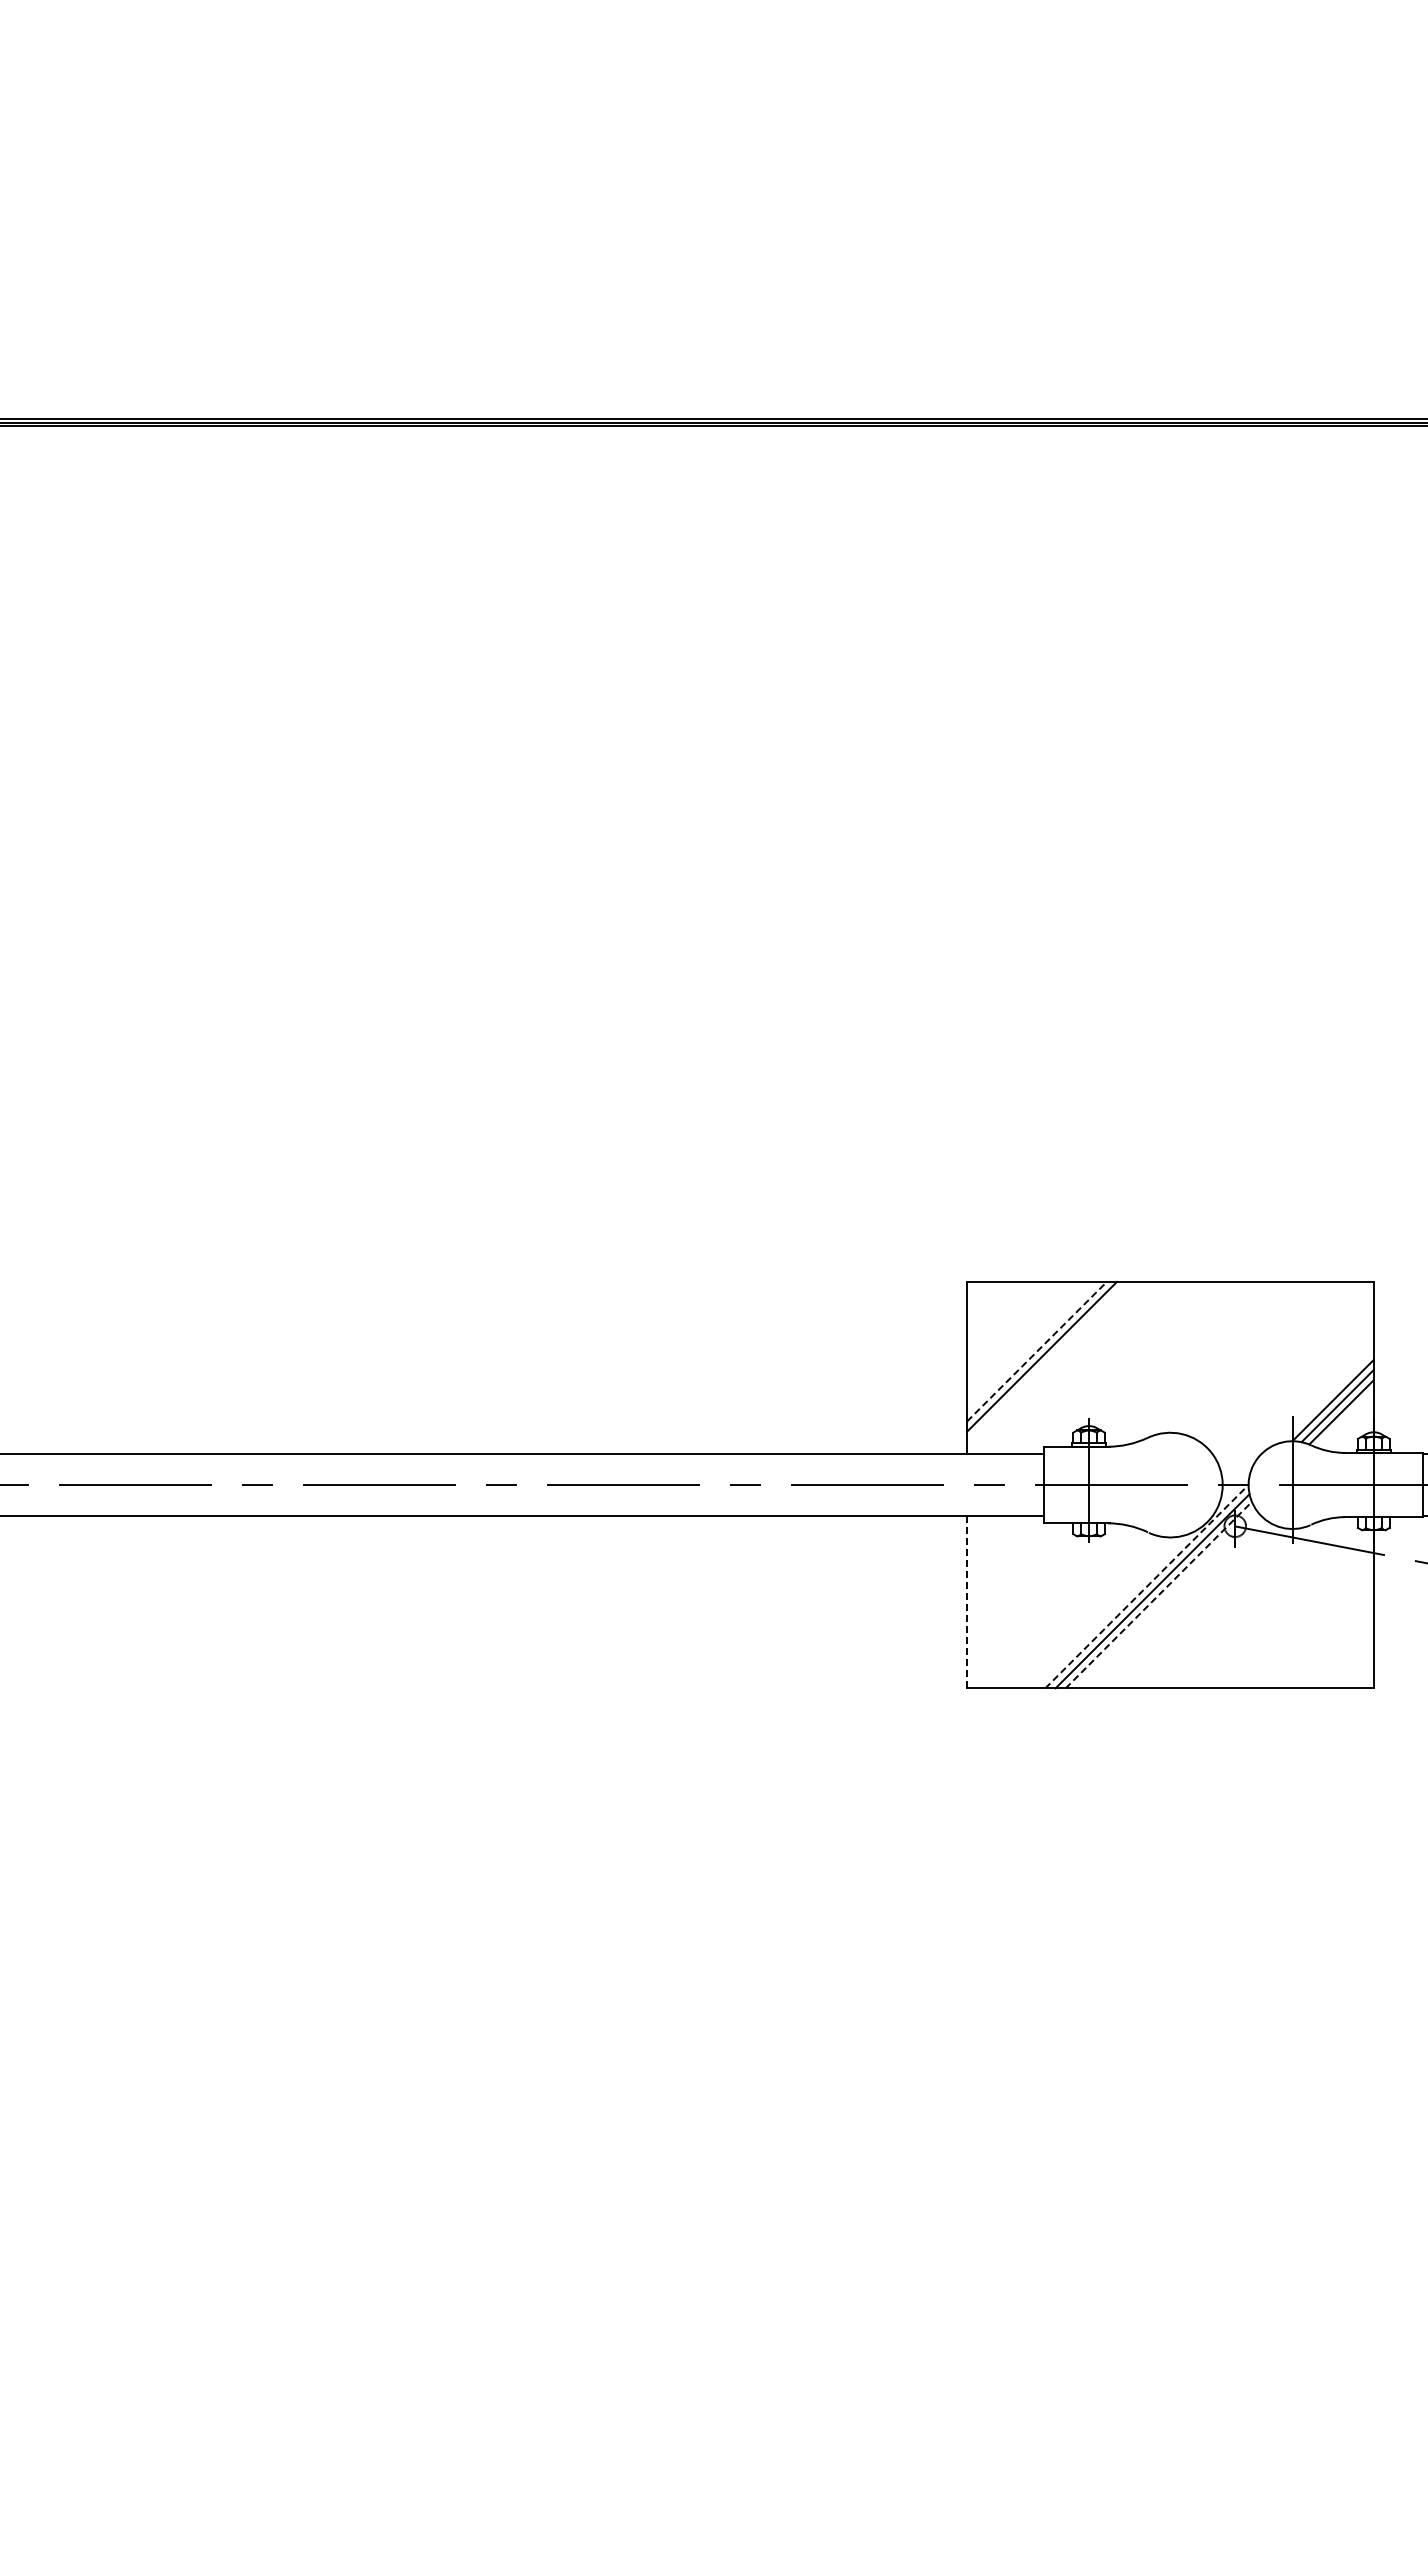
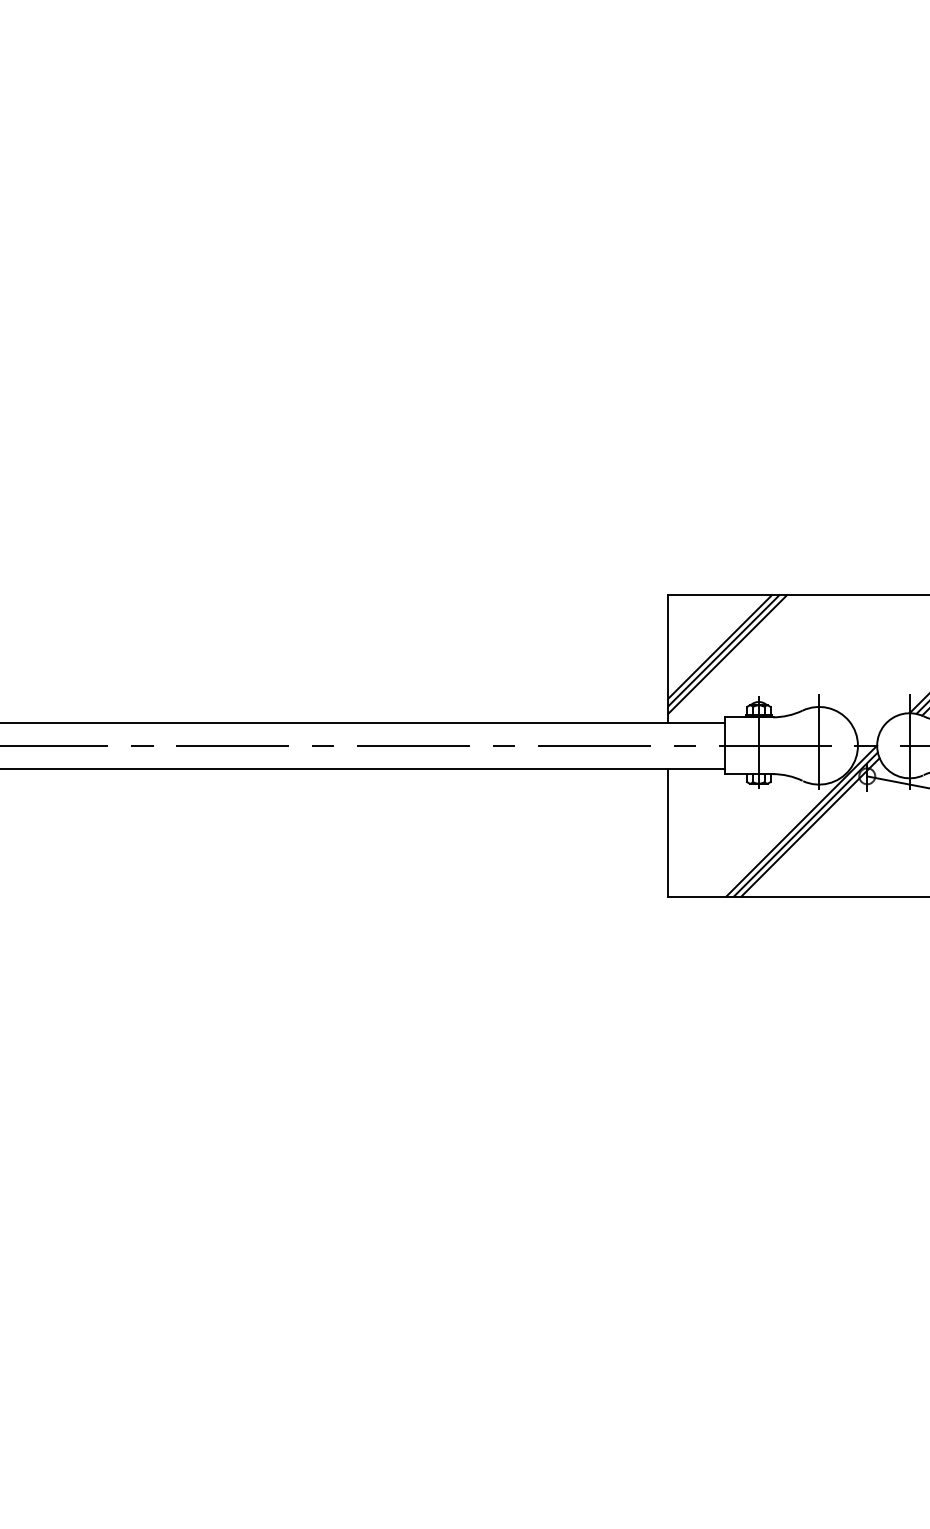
line: (1037, 1351) -> (720, 646), dashed -> solid
line: (1047, 1361) -> (728, 654), added
line: (1170, 1479) -> (819, 741), added
line: (1146, 1586) -> (801, 820), dashed -> solid
line: (1158, 1595) -> (810, 827), dashed -> solid
line: (967, 1601) -> (668, 832), dashed -> solid

